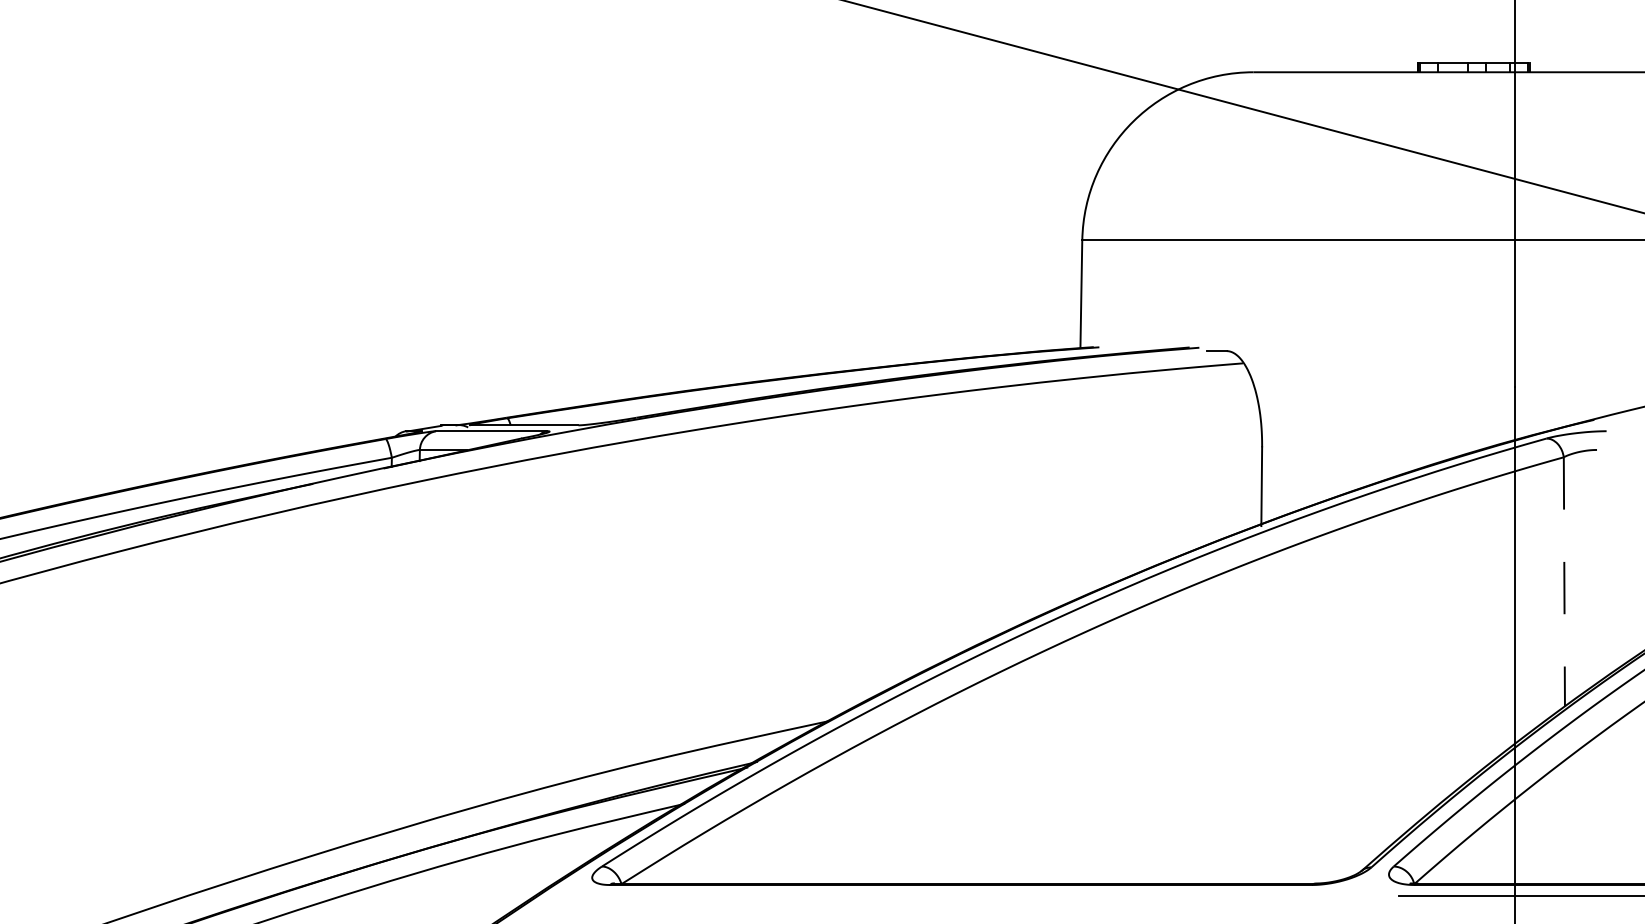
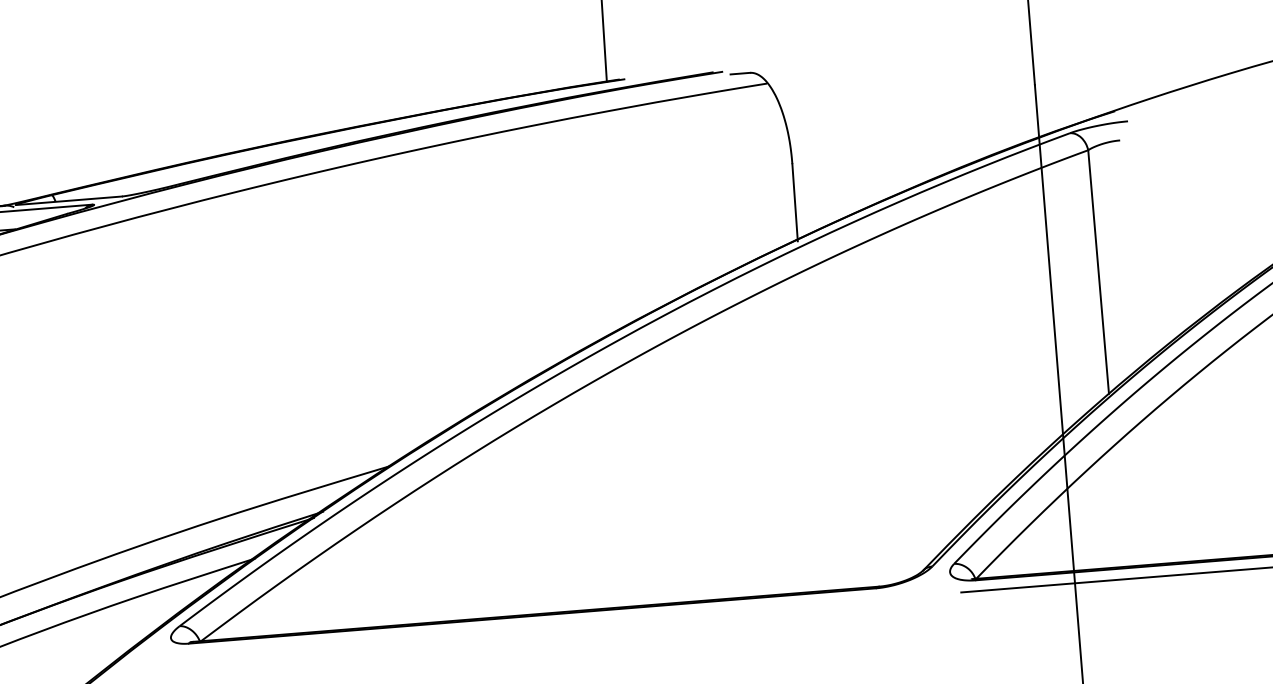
line: (1564, 581) -> (1098, 271), dashed -> solid

